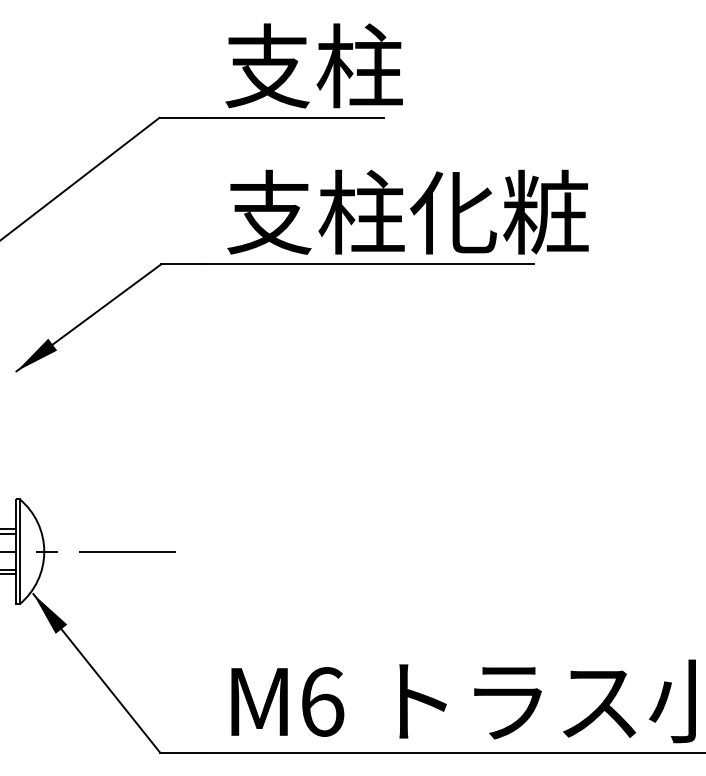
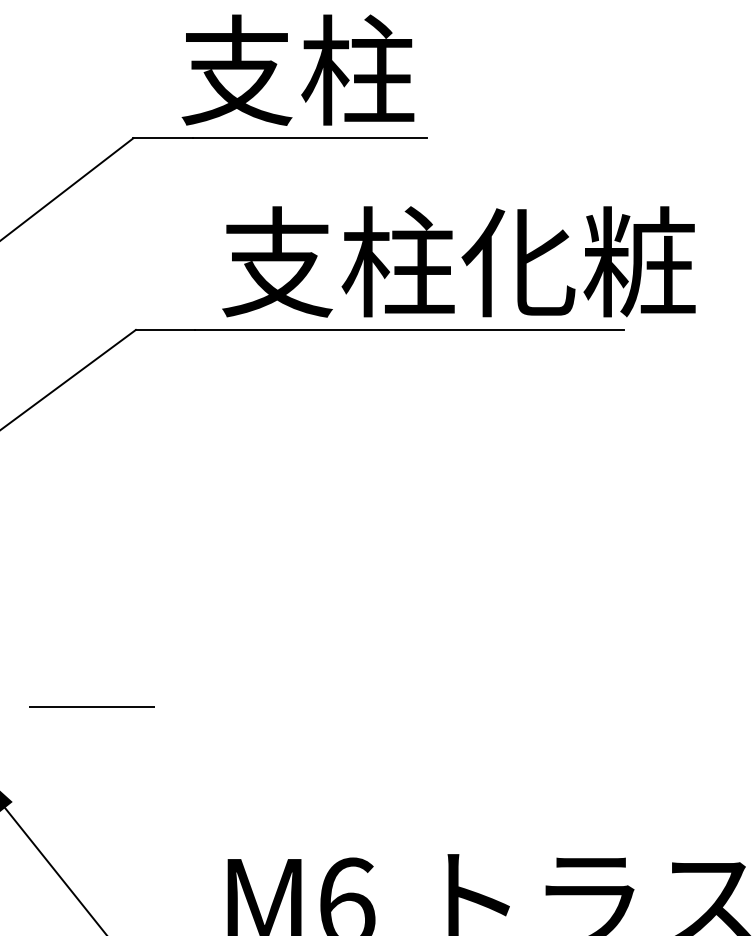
text: (313, 65) -> (297, 69), moved

